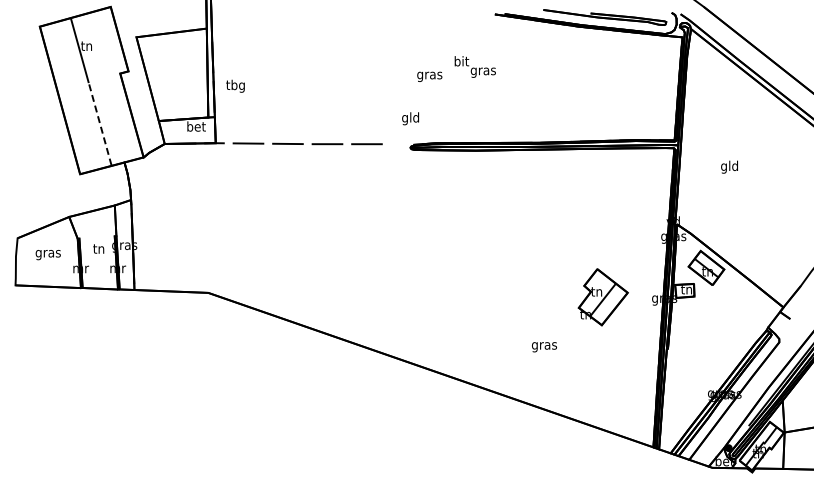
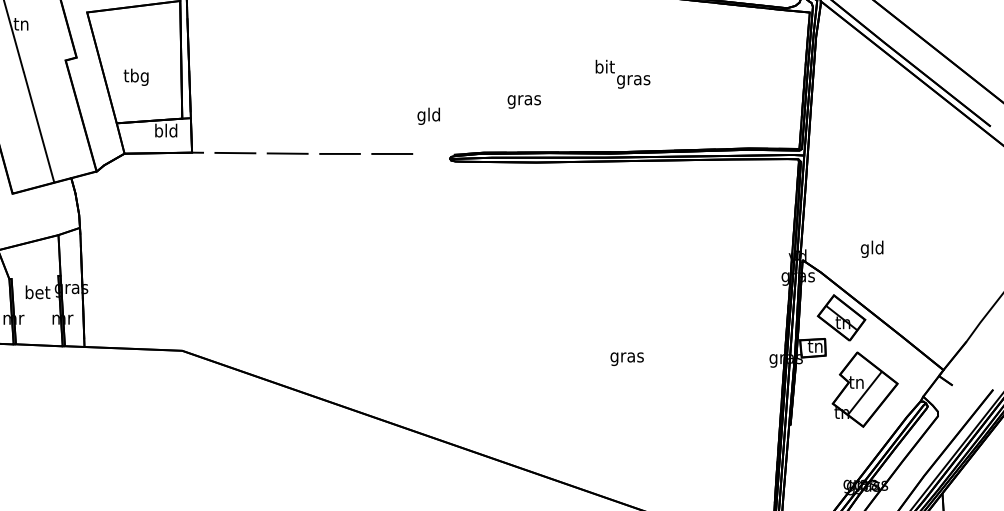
text: (474, 66) -> (621, 73), moved
text: (429, 76) -> (523, 101), moved
text: (235, 85) -> (136, 76), moved
text: (410, 118) -> (428, 115), moved
line: (100, 124) -> (39, 127), dashed -> solid
text: (196, 126) -> (166, 130), bet -> bld
text: (729, 166) -> (872, 248), moved
text: (99, 248) -> (38, 292), tn -> bet
part: (602, 297) -> (864, 389), moved
text: (544, 347) -> (627, 359), moved

